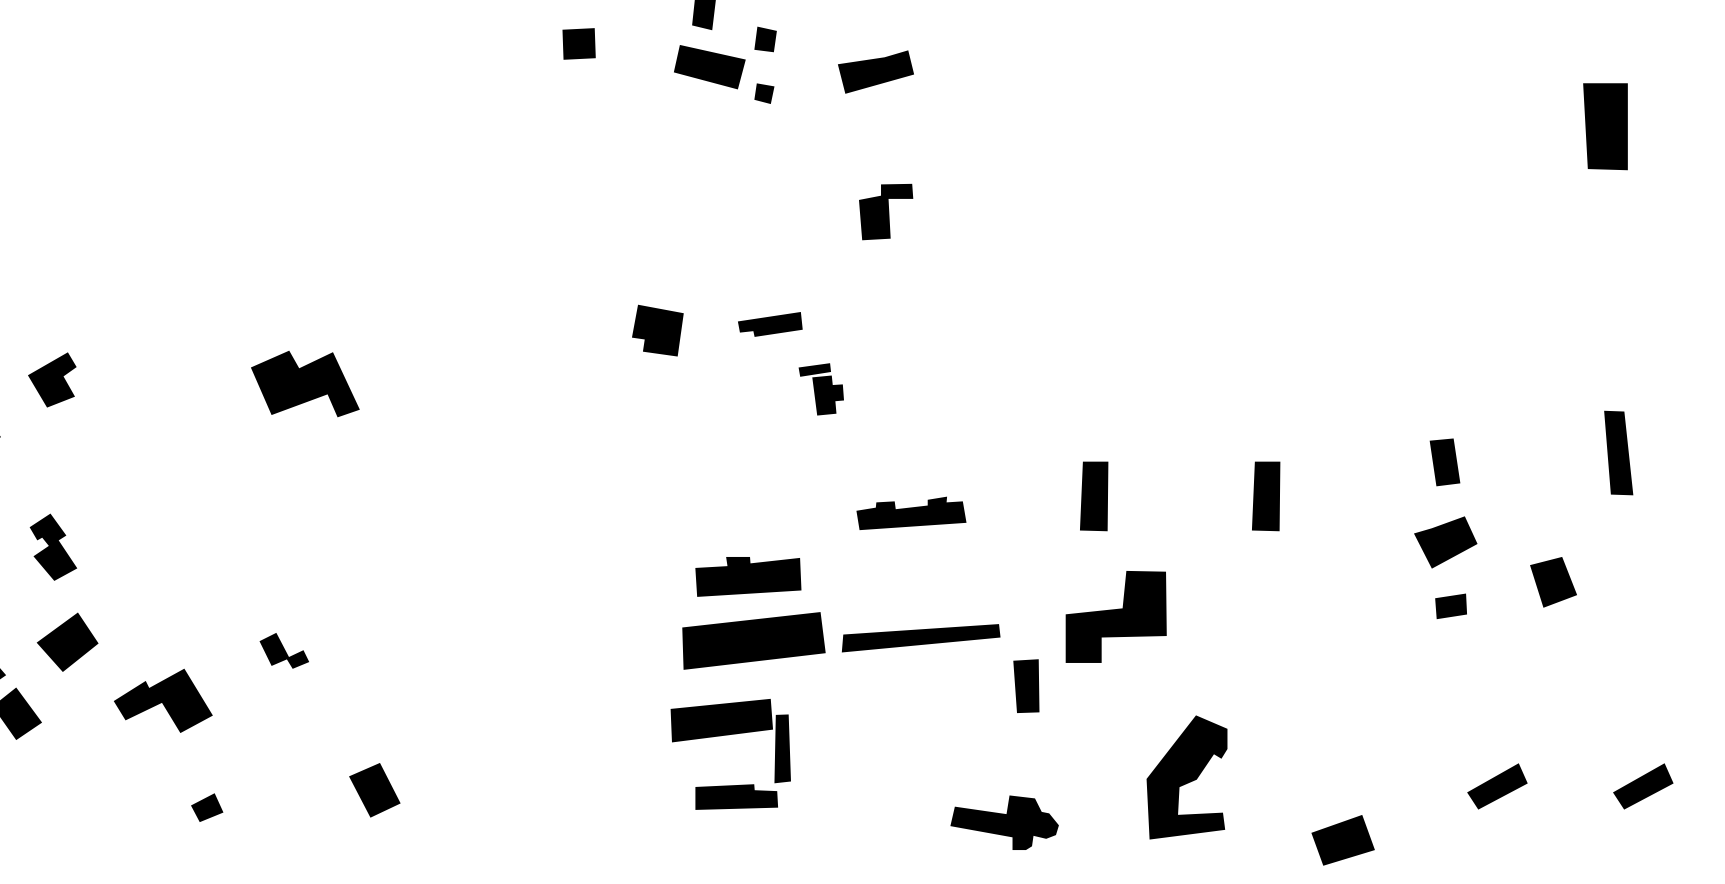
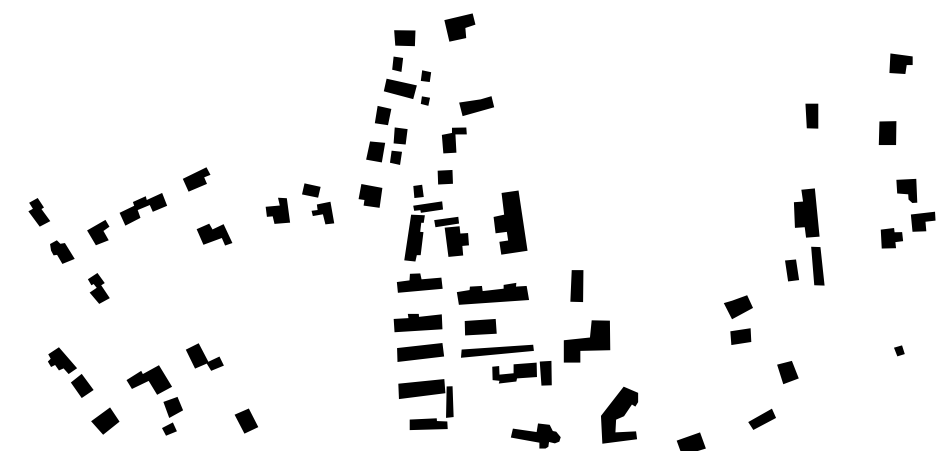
part: (577, 44) -> (444, 177), moved
part: (875, 70) -> (476, 105), moved
part: (1604, 125) -> (811, 115), size x0.62
part: (675, 183) -> (384, 142), added
part: (886, 212) -> (454, 140), moved
fill: (266, 264) -> (196, 179), added
fill: (749, 290) -> (418, 191), added
part: (529, 316) -> (317, 203), added
fill: (150, 327) -> (143, 208), added
part: (657, 329) -> (370, 195), moved
fill: (442, 331) -> (277, 210), added
part: (1594, 336) -> (806, 212), added
fill: (949, 357) -> (510, 222), added
part: (305, 384) -> (214, 234), size x0.71
part: (821, 388) -> (451, 236), size x1.67
fill: (740, 390) -> (414, 237), added
part: (1443, 462) -> (791, 270), moved
part: (751, 488) -> (419, 282), added
part: (1265, 495) -> (655, 285), removed
part: (910, 512) -> (492, 293), size x1.43
part: (52, 547) -> (98, 288), moved
part: (1552, 582) -> (787, 372), moved
part: (884, 586) -> (480, 327), added
part: (1450, 606) -> (740, 336), size x1.43
part: (67, 640) -> (105, 420), moved
part: (753, 640) -> (420, 352), size x0.71
part: (283, 649) -> (204, 356), size x1.67
fill: (958, 684) -> (514, 372), added
part: (721, 736) -> (421, 396), moved
fill: (216, 758) -> (173, 406), added
part: (1641, 786) -> (828, 419), removed

